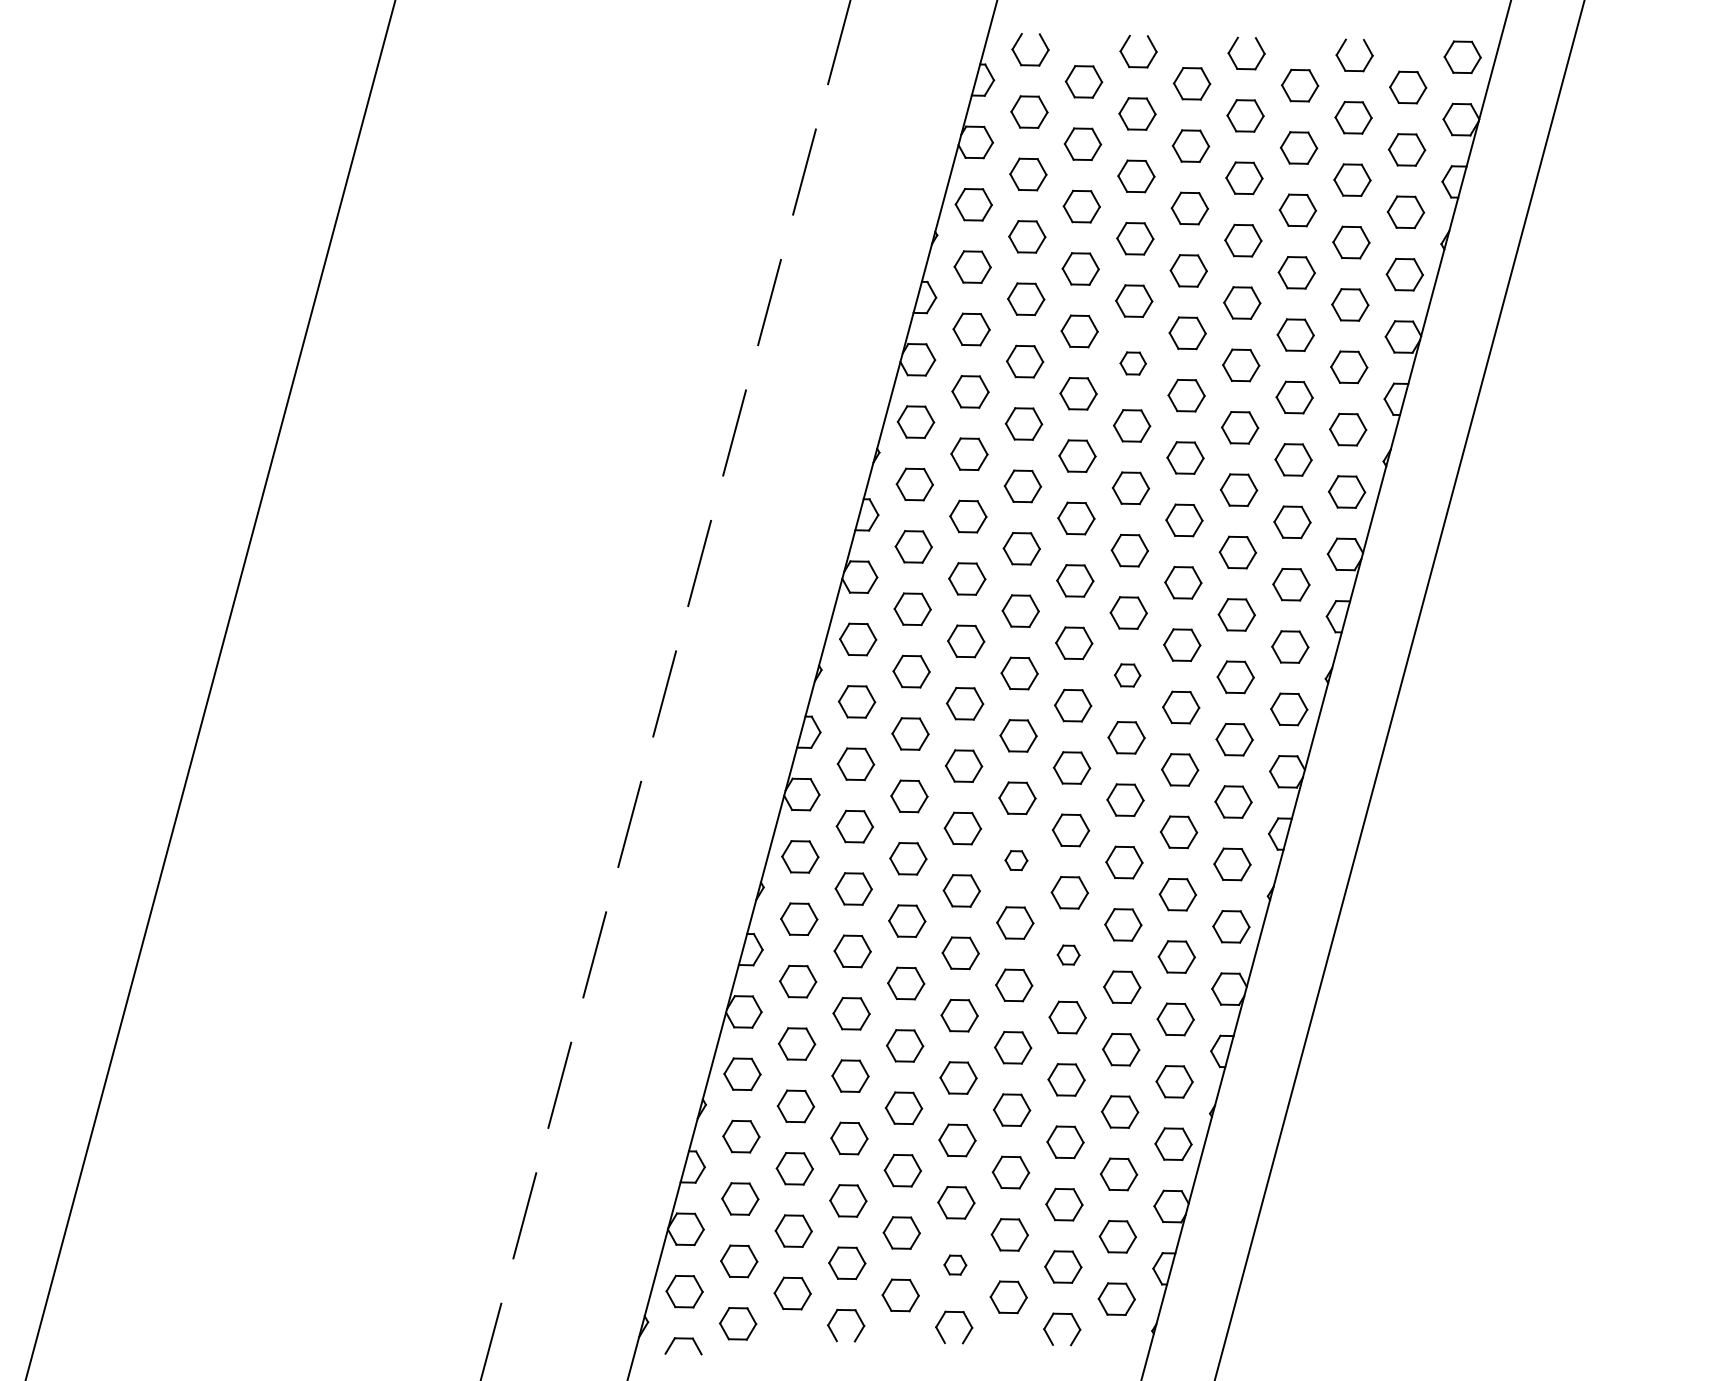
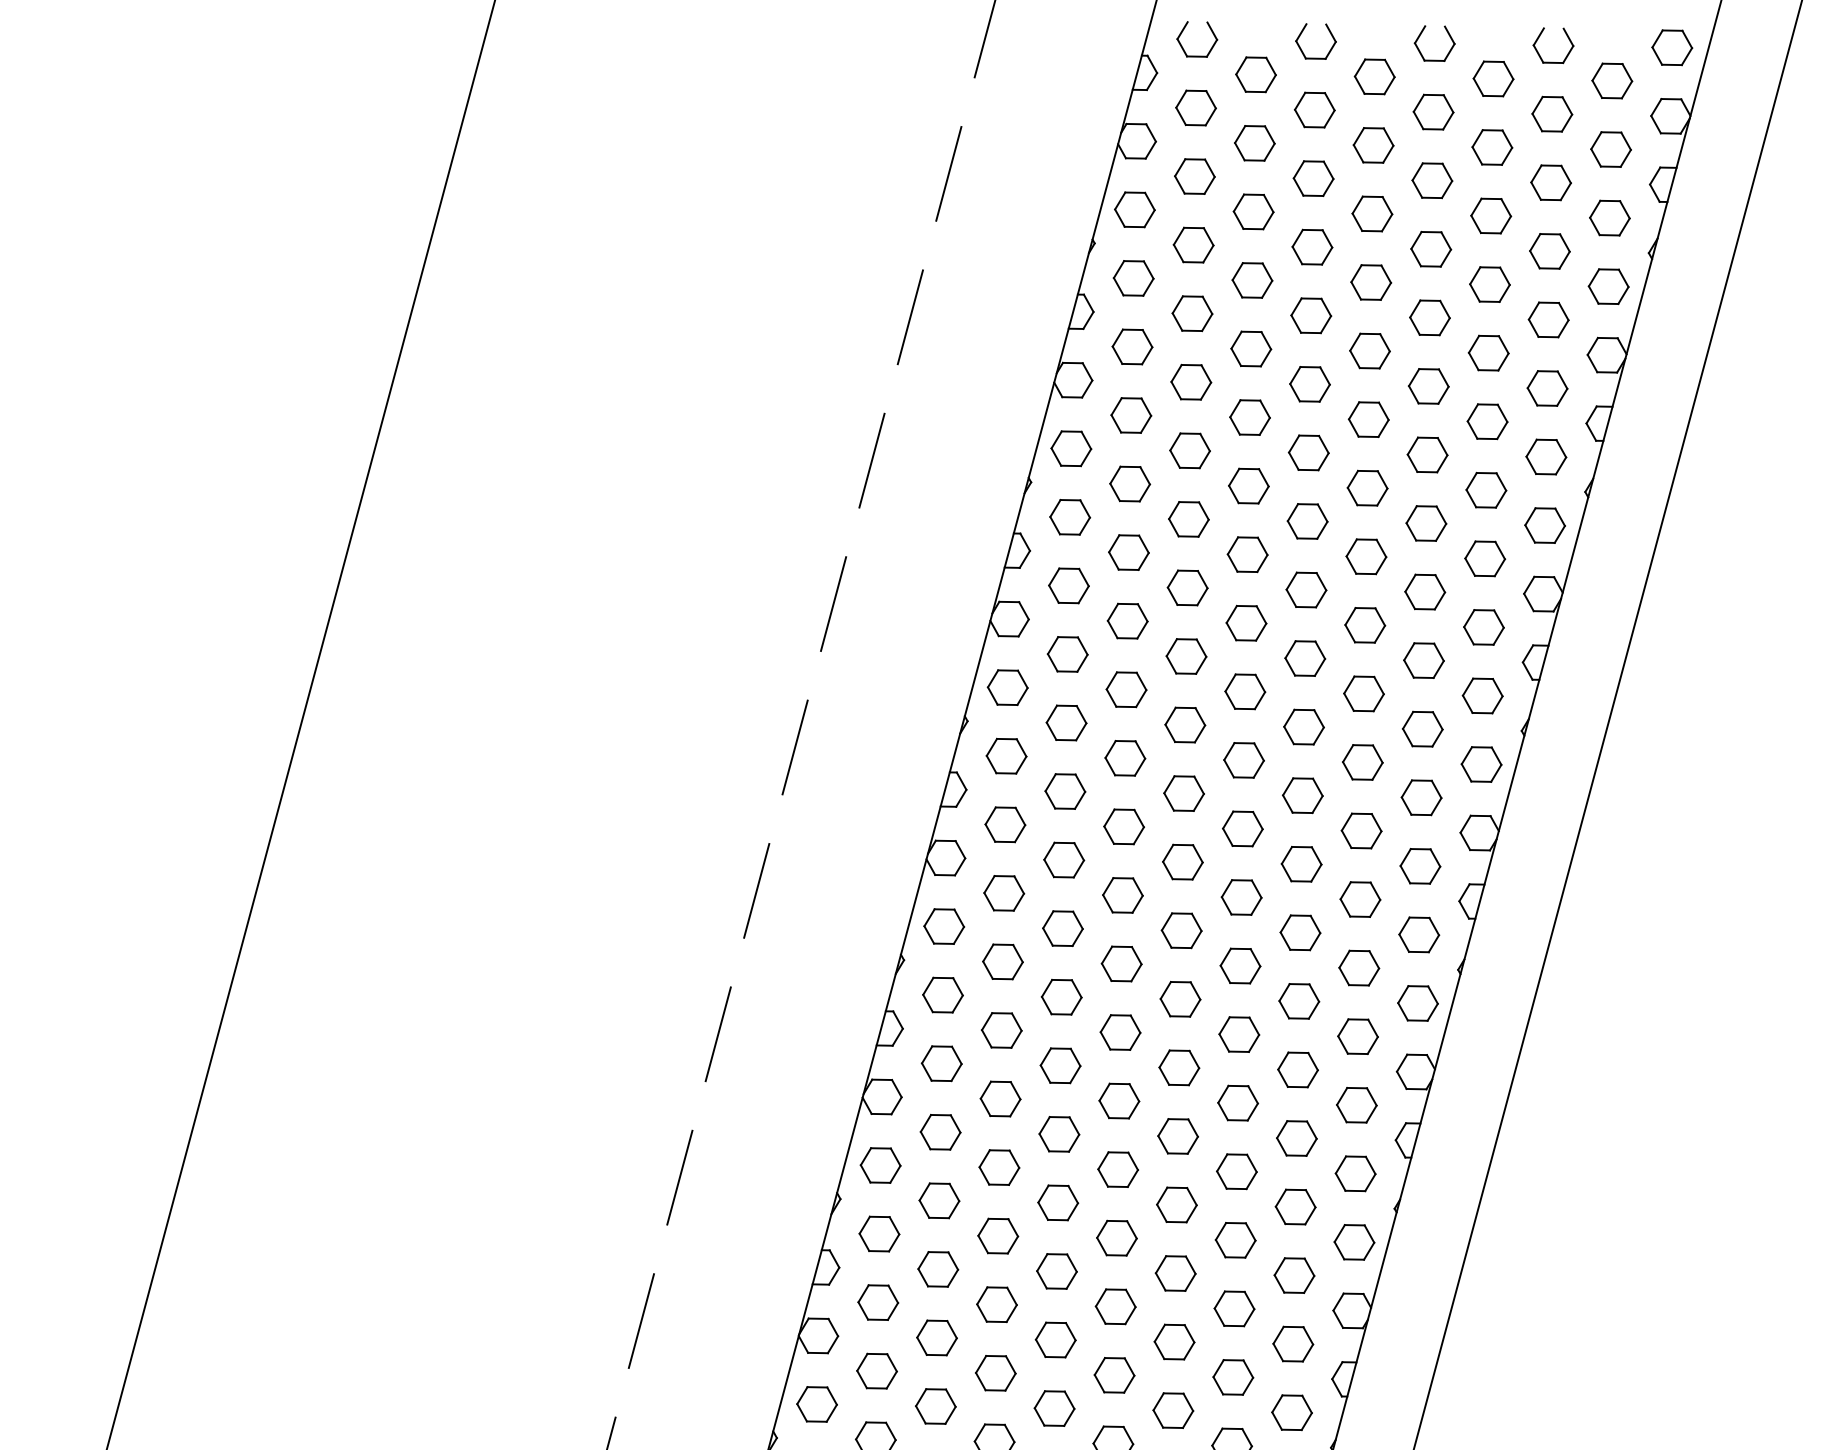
part: (1133, 363) -> (1310, 384), size x1.43
part: (1127, 675) -> (1303, 727), size x1.43
part: (1016, 860) -> (1181, 930), size x1.67
part: (1068, 954) -> (1238, 1033), size x1.67
part: (955, 1264) -> (1114, 1374), size x1.67

